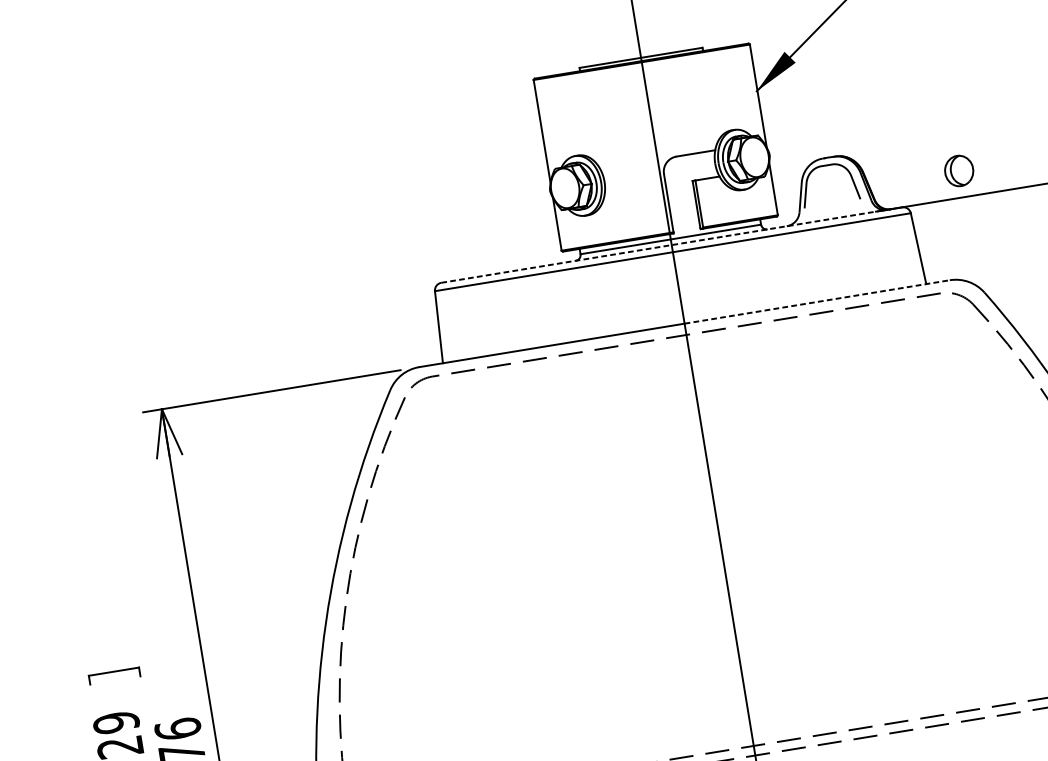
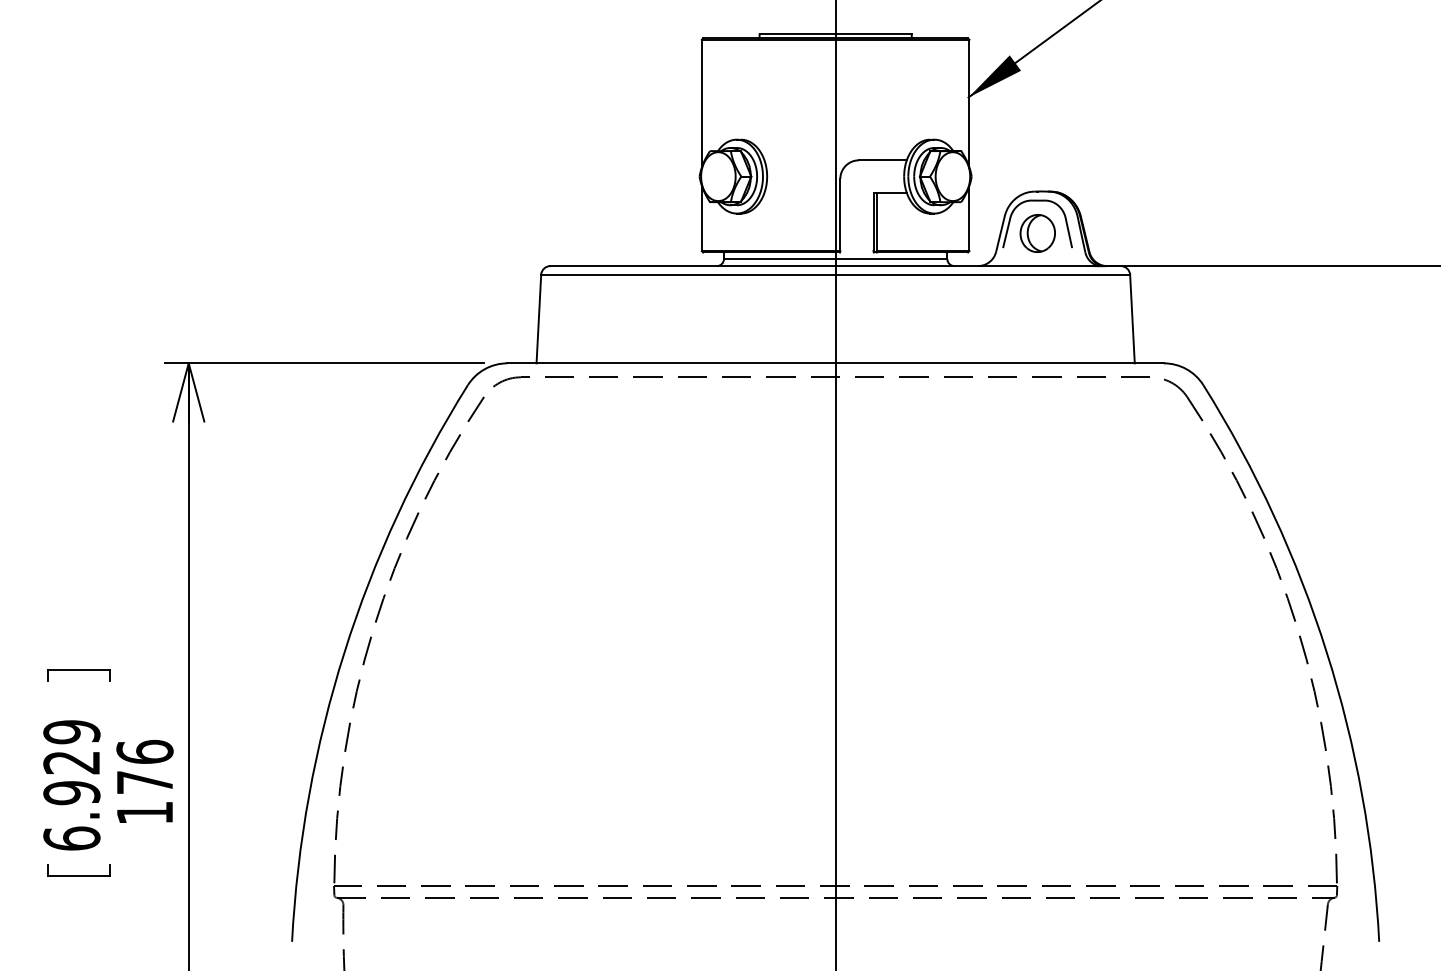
part: (958, 171) -> (1037, 233), moved
line: (660, 247) -> (821, 266), dashed -> solid
line: (817, 301) -> (1000, 363), dashed -> solid

